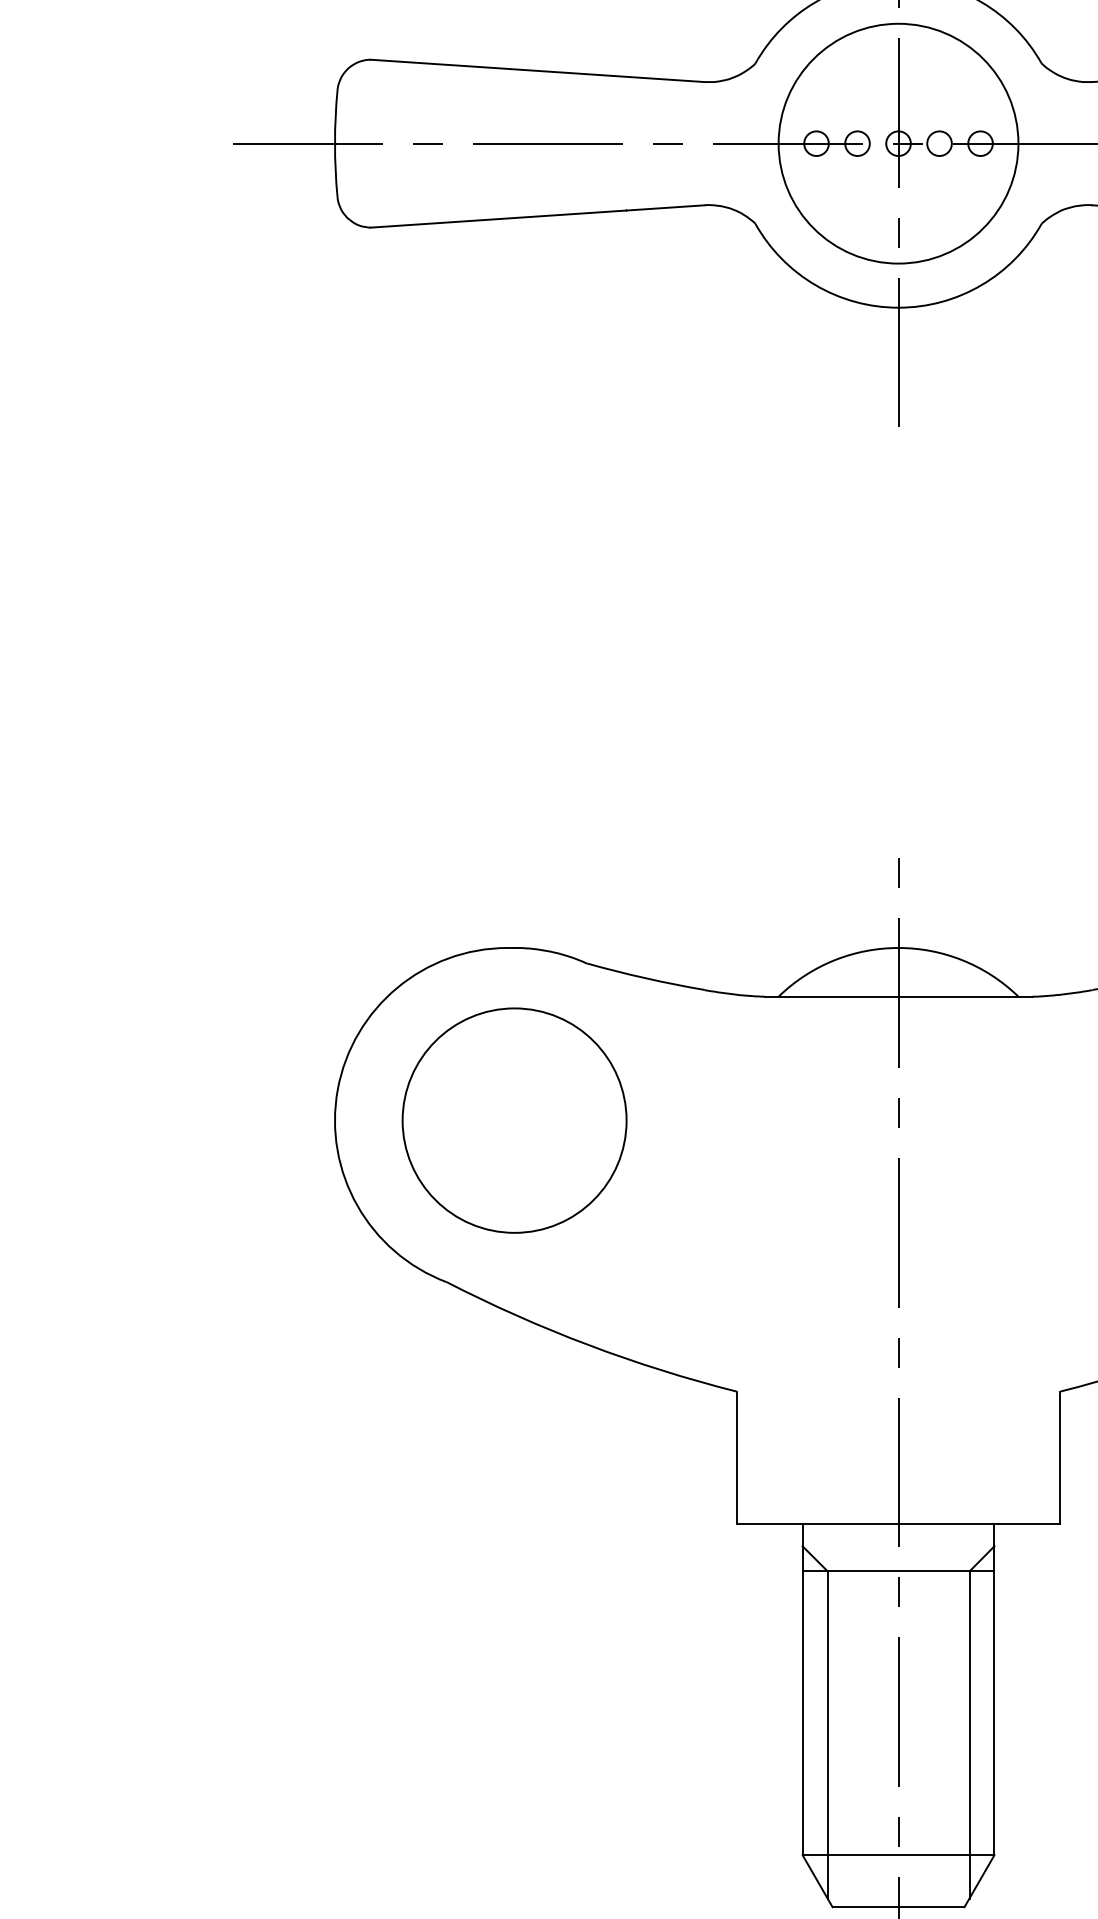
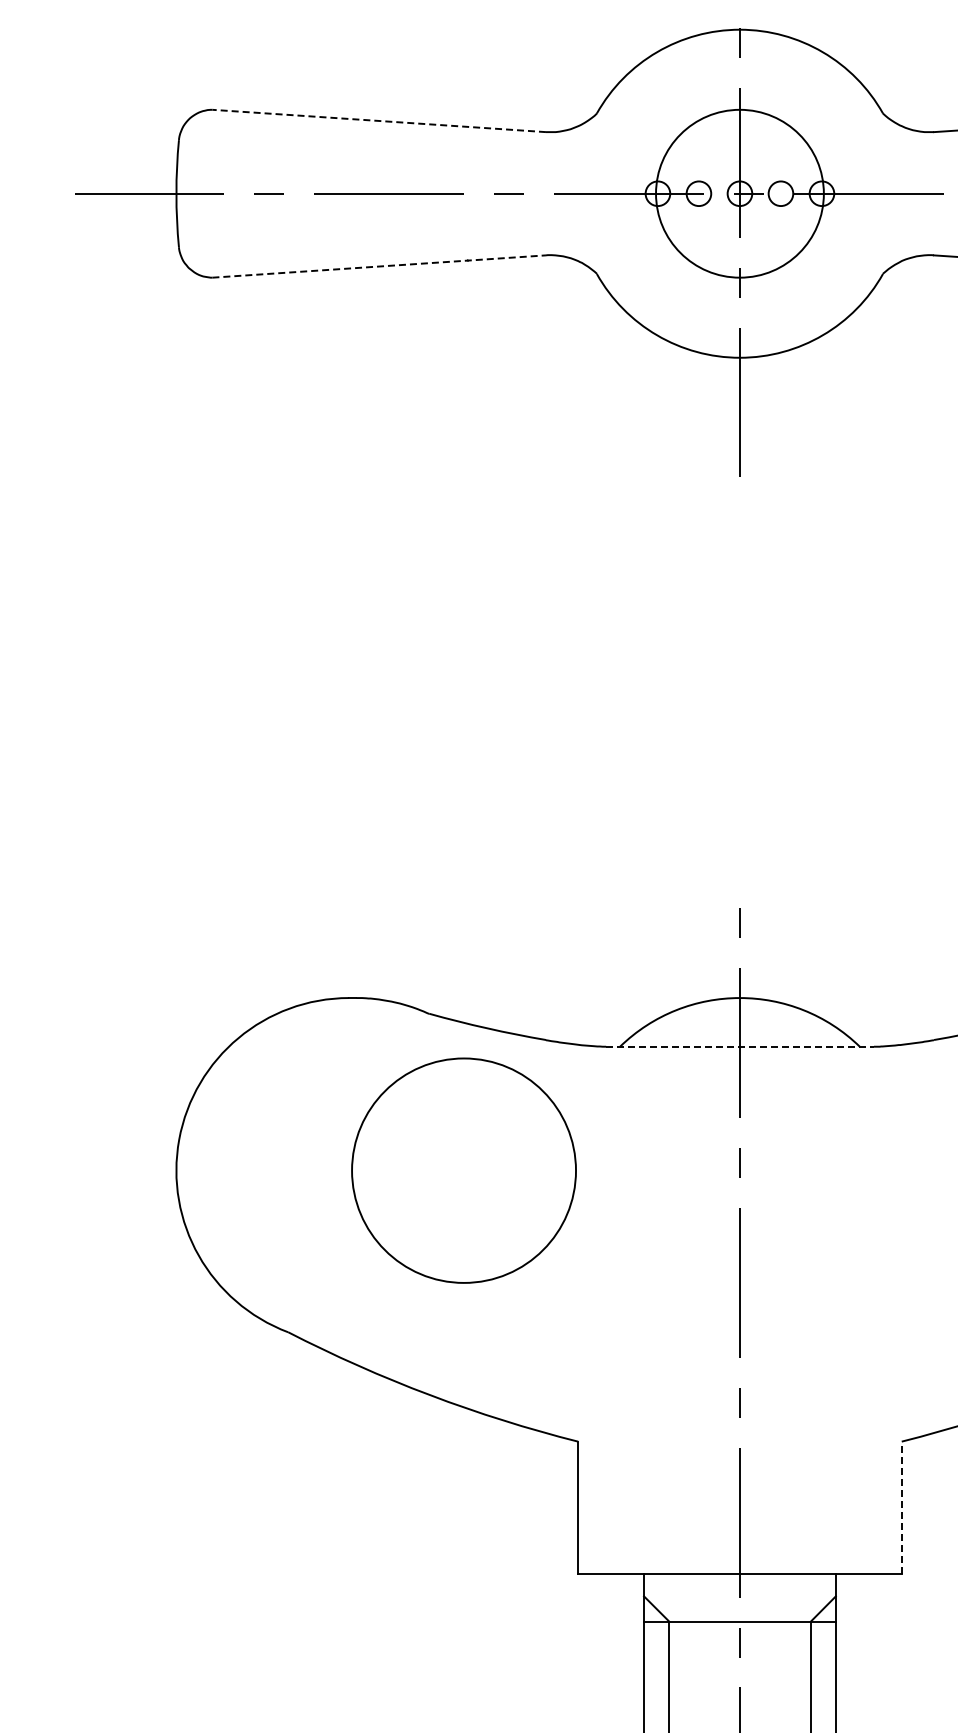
line: (537, 70) -> (378, 120), solid -> dashed
circle: (898, 143) -> (739, 193), size x0.7
line: (538, 216) -> (379, 266), solid -> dashed
line: (898, 996) -> (739, 1046), solid -> dashed
part: (514, 1120) -> (463, 1170), moved
line: (1060, 1457) -> (901, 1507), solid -> dashed

